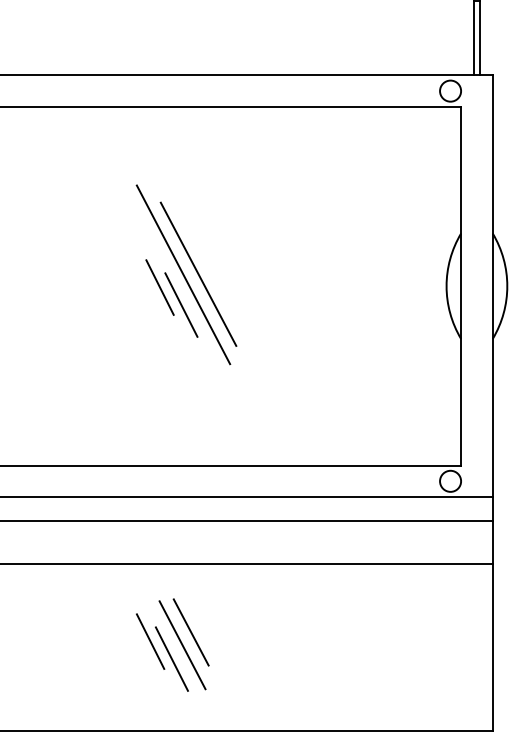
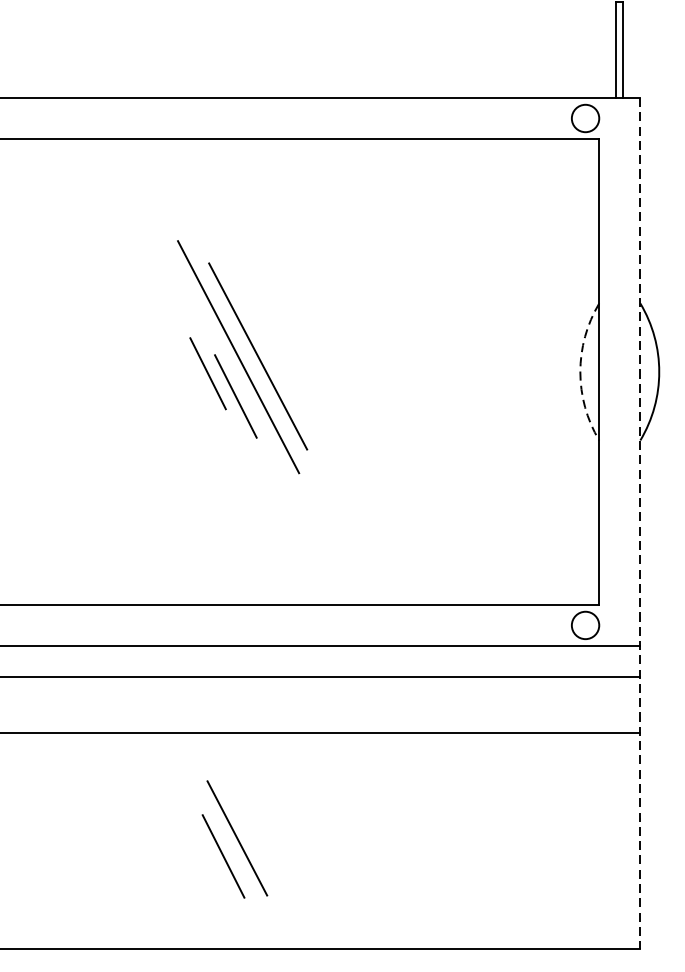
arc: (446, 286) -> (580, 372), solid -> dashed
line: (492, 402) -> (640, 523), solid -> dashed
line: (190, 632) -> (247, 821), removed
line: (150, 641) -> (195, 833), removed

